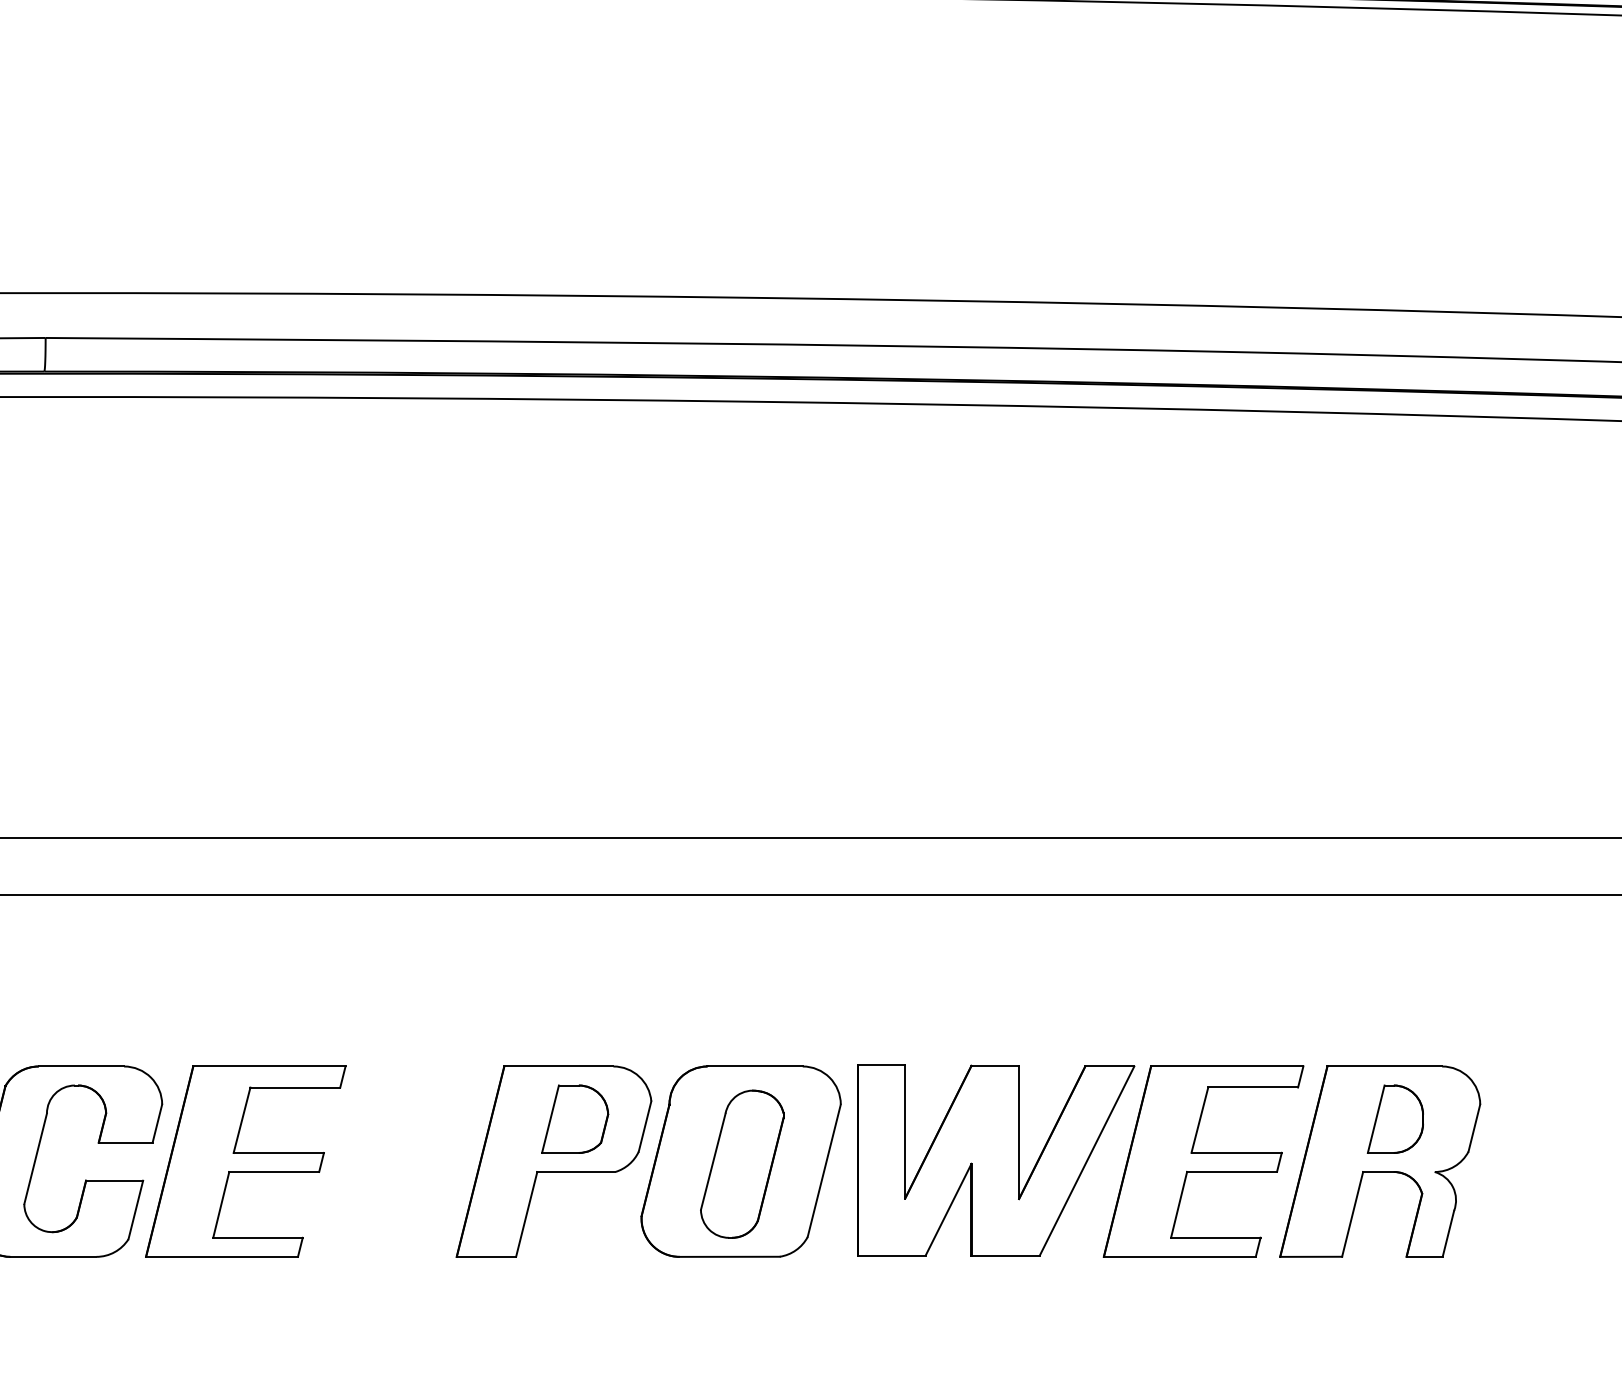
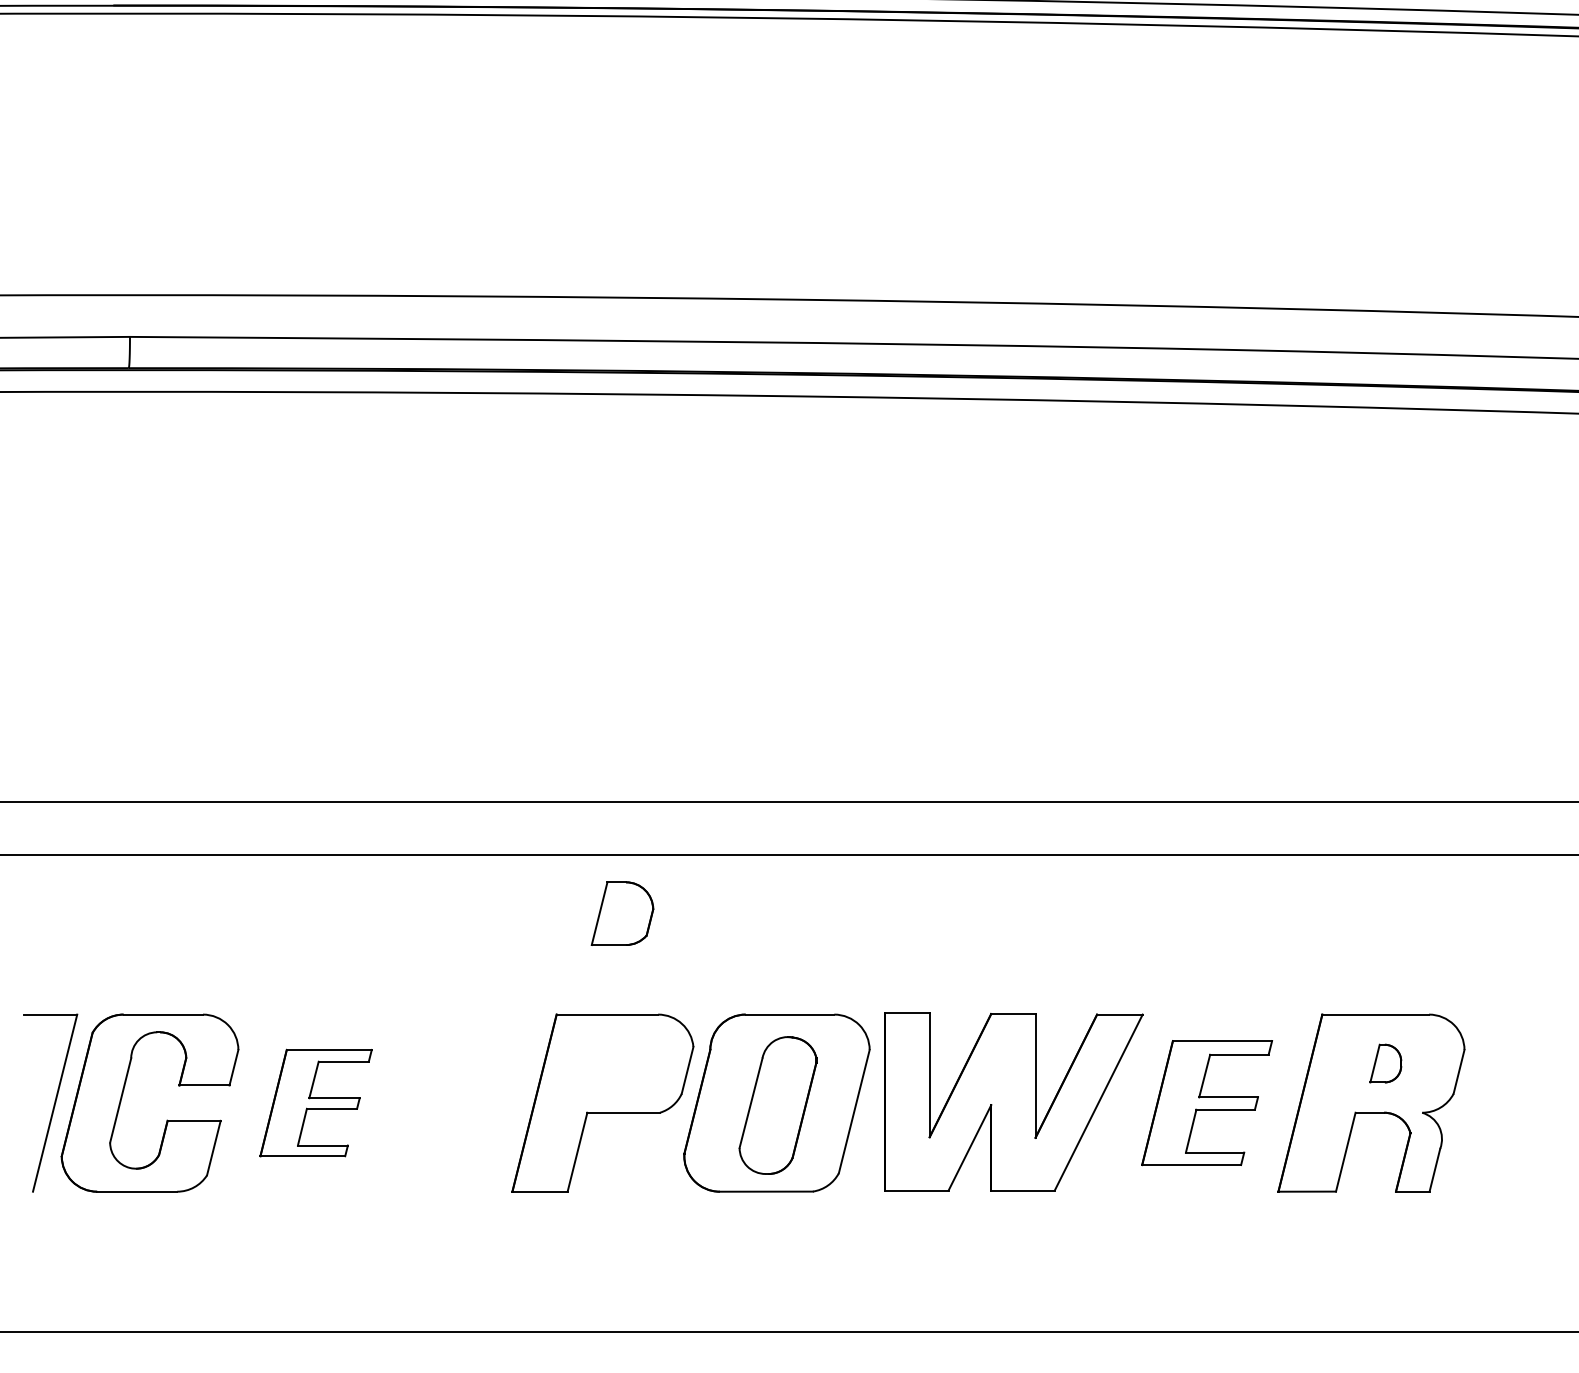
part: (575, 1119) -> (622, 913), moved
part: (1395, 1119) -> (1385, 1063), size x0.6
part: (245, 1160) -> (315, 1102), size x0.6
part: (1202, 1160) -> (1206, 1102), size x0.7

